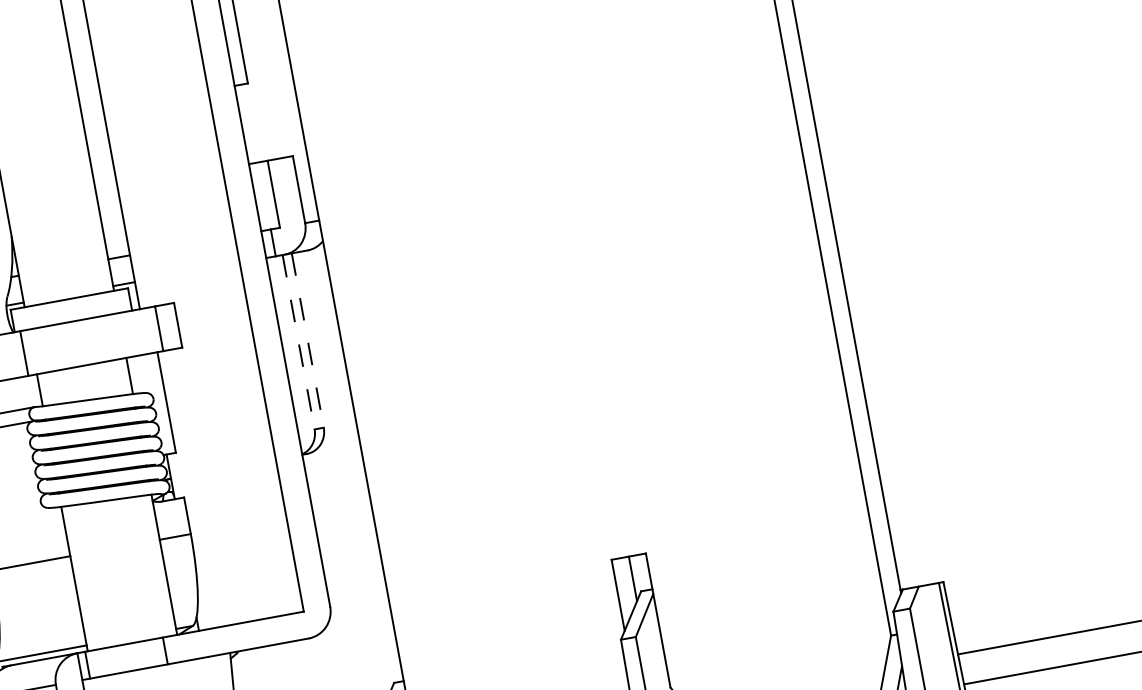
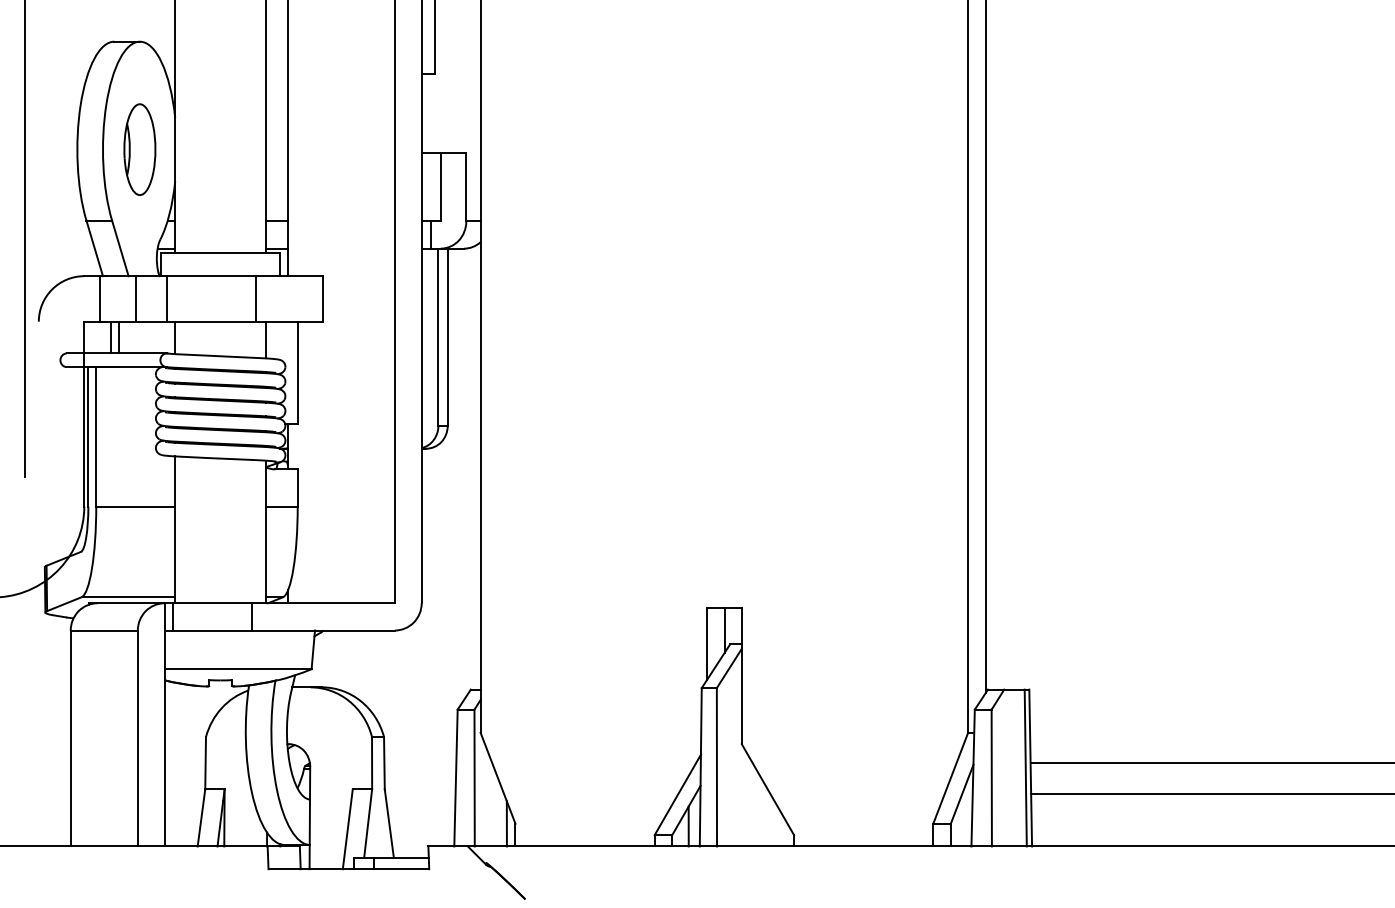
line: (158, 328) -> (255, 298), moved
line: (307, 340) -> (447, 337), dashed -> solid
line: (298, 342) -> (438, 337), dashed -> solid

